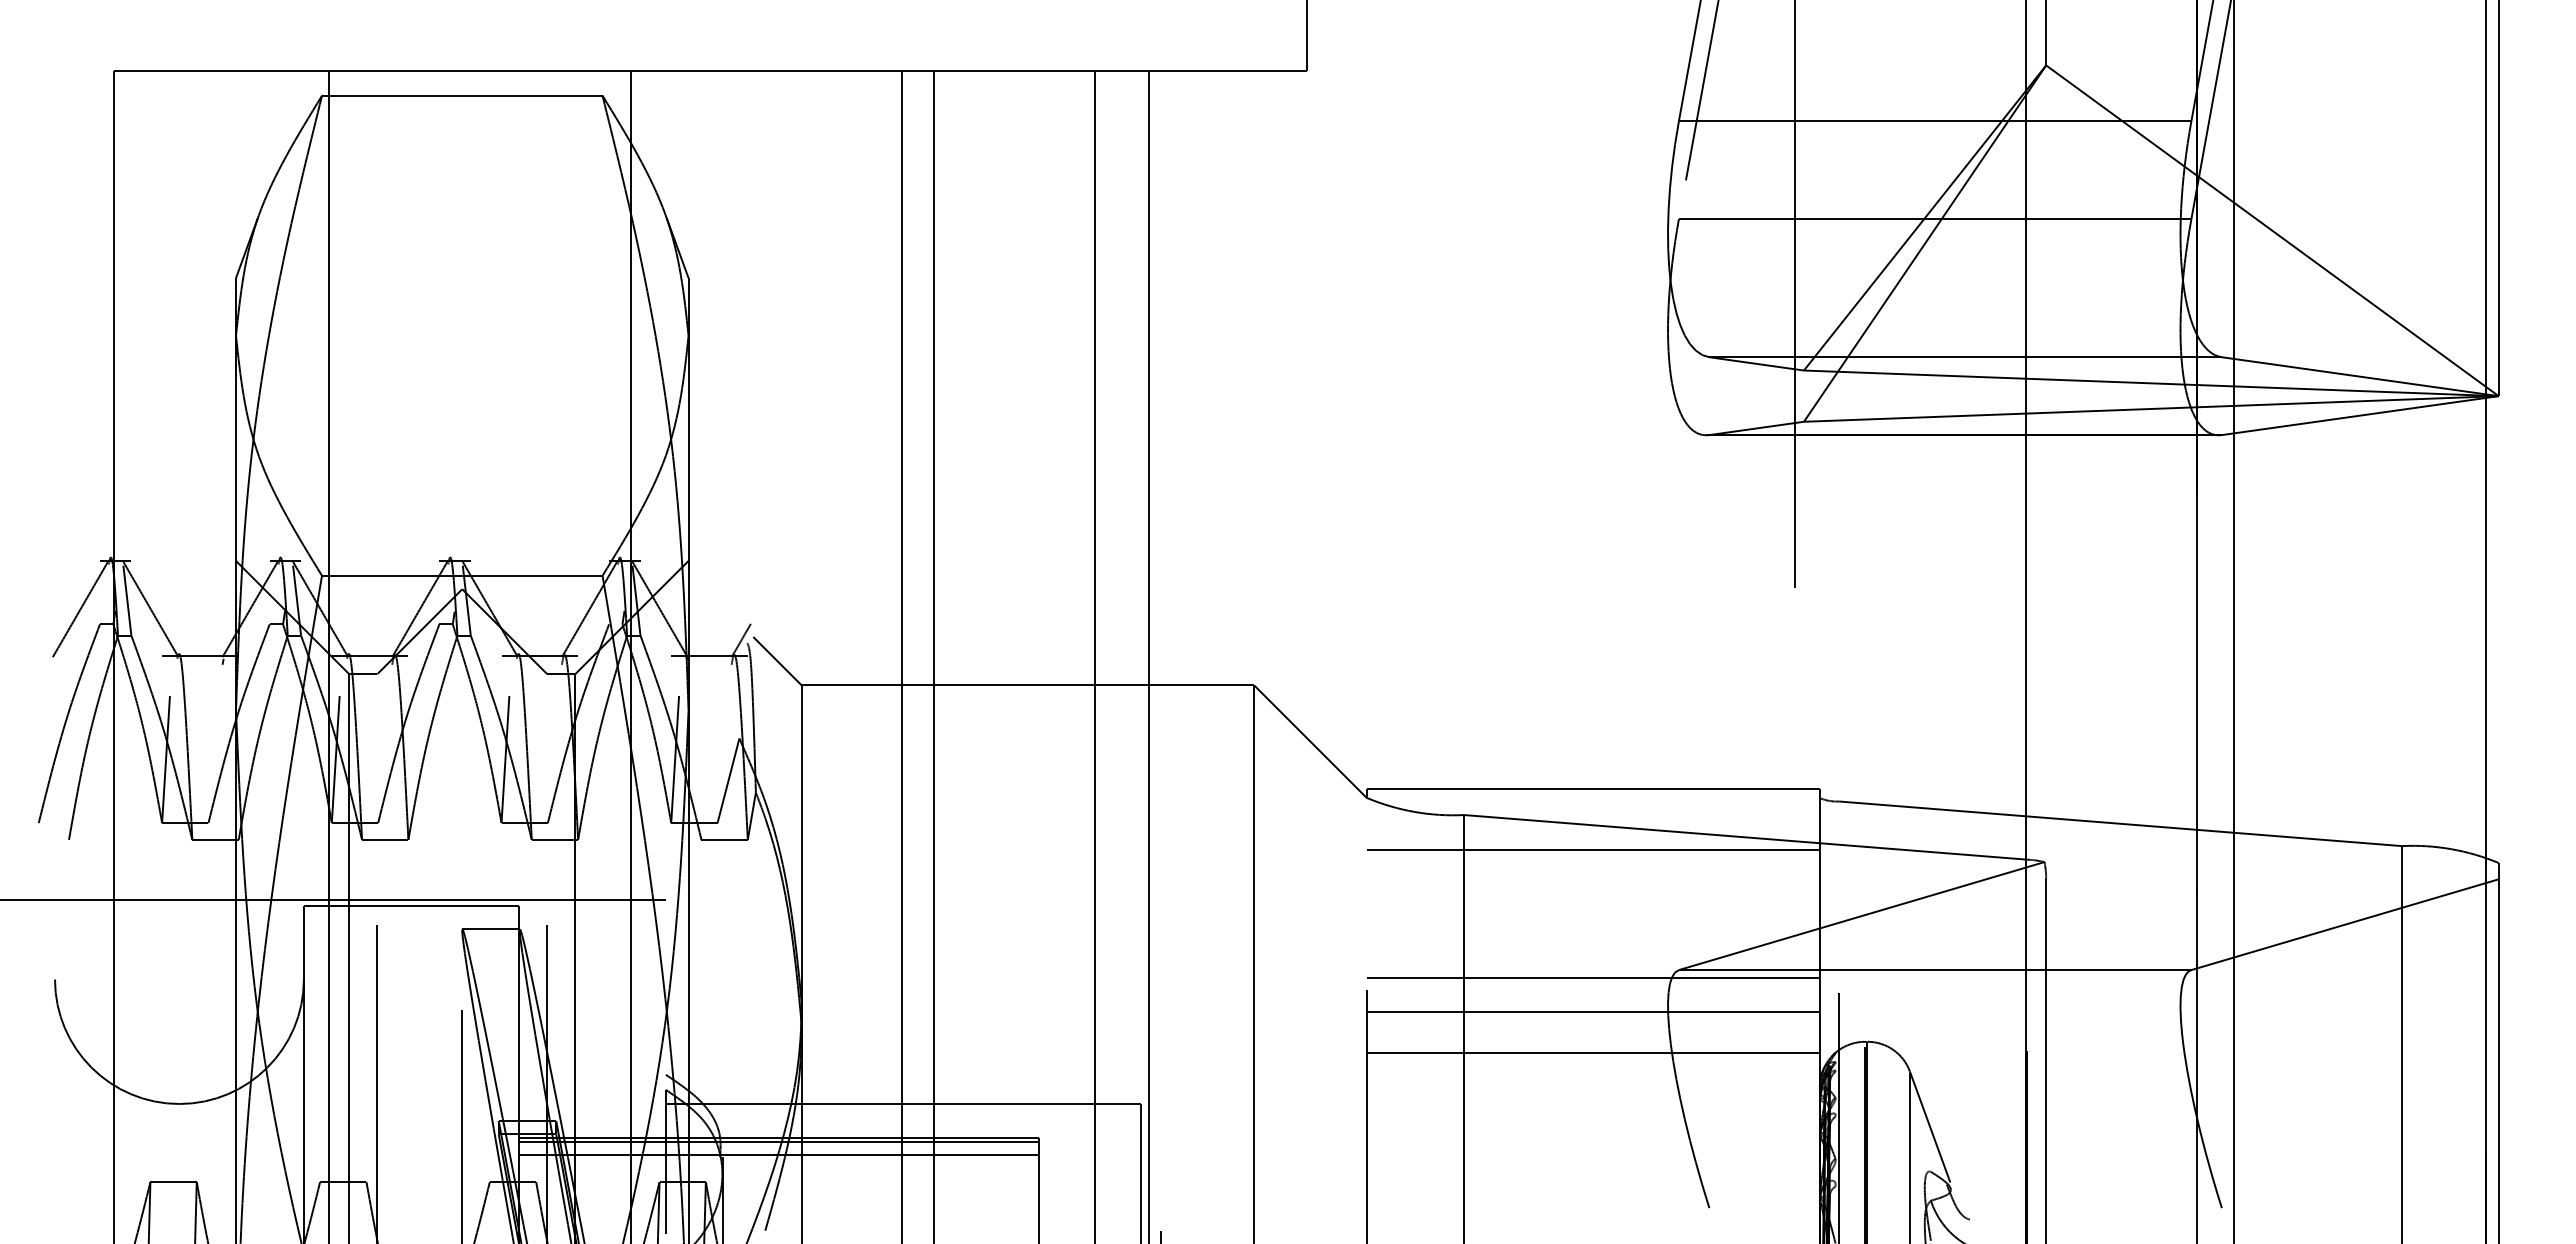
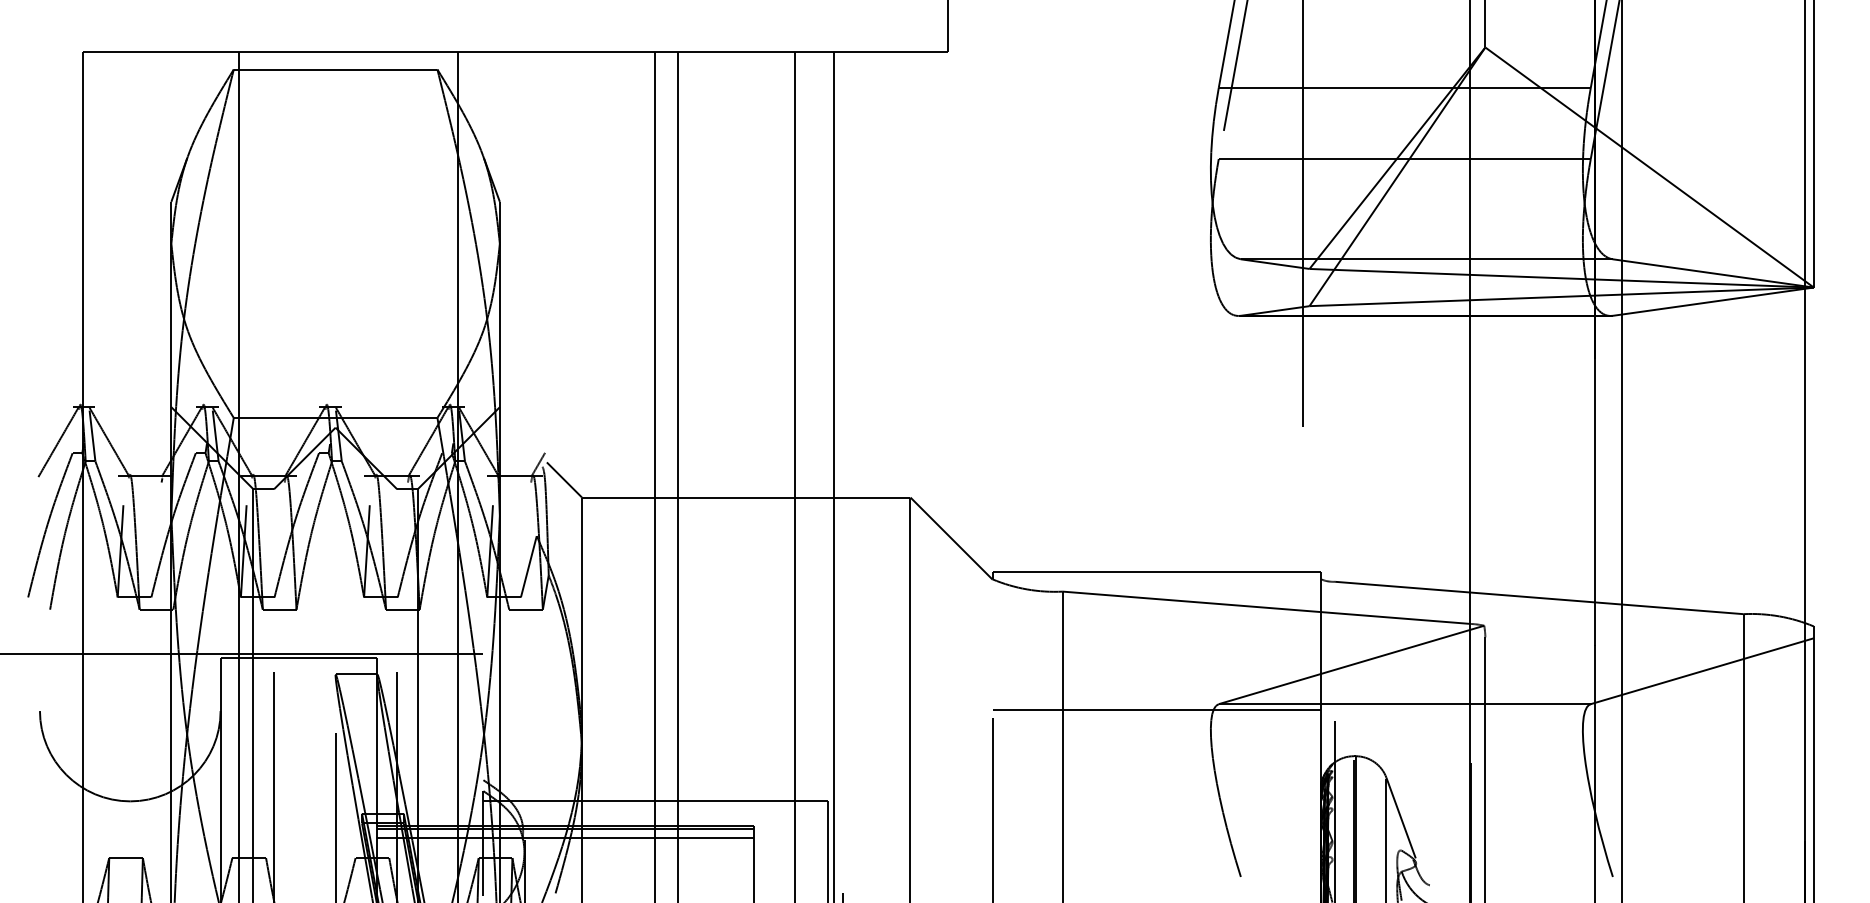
line: (1593, 849) -> (1156, 616), removed
line: (1593, 1012) -> (1156, 734), removed
line: (1593, 1053) -> (1156, 764), removed

